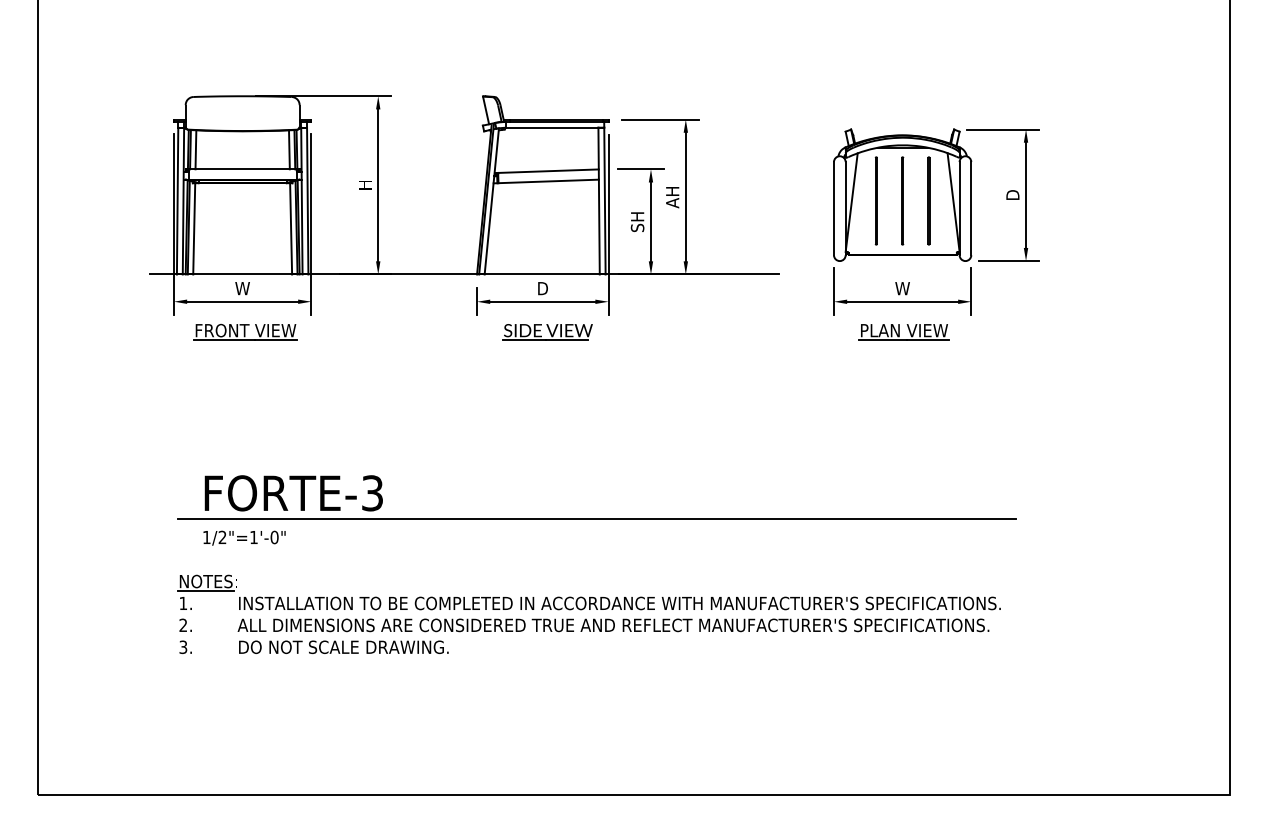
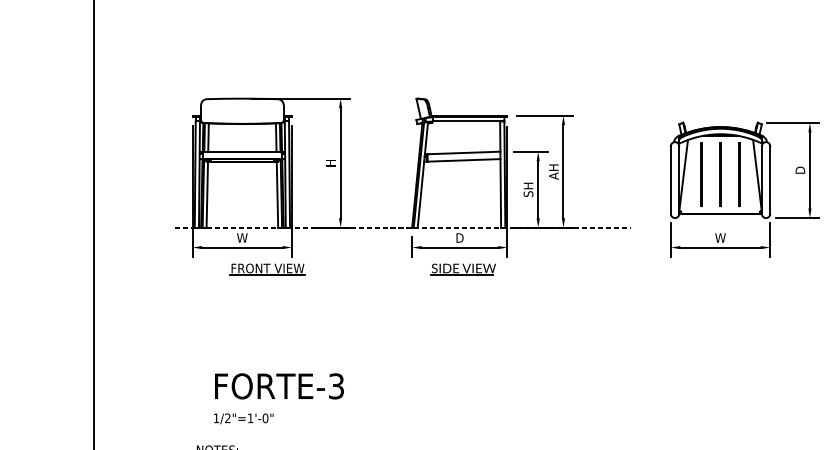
line: (465, 274) -> (403, 227), solid -> dashed
part: (245, 331) -> (267, 269), moved
part: (903, 332) -> (721, 269), removed
line: (596, 518) -> (498, 404), removed

